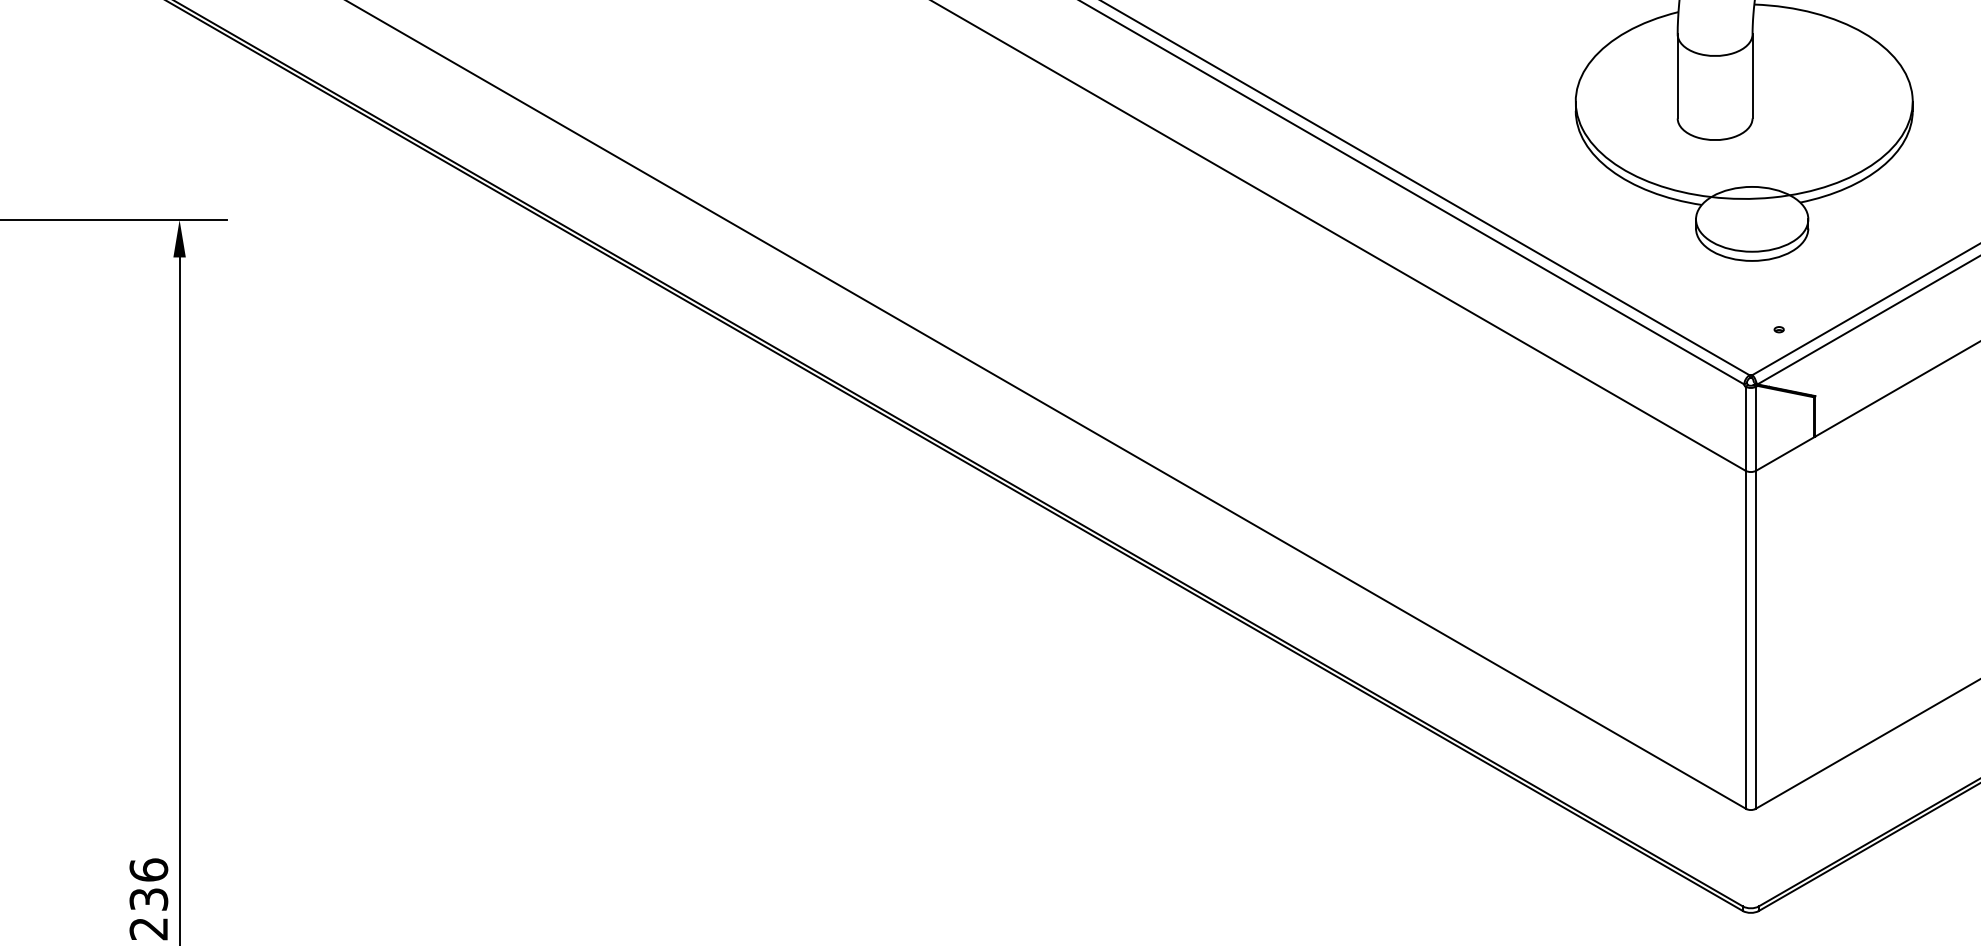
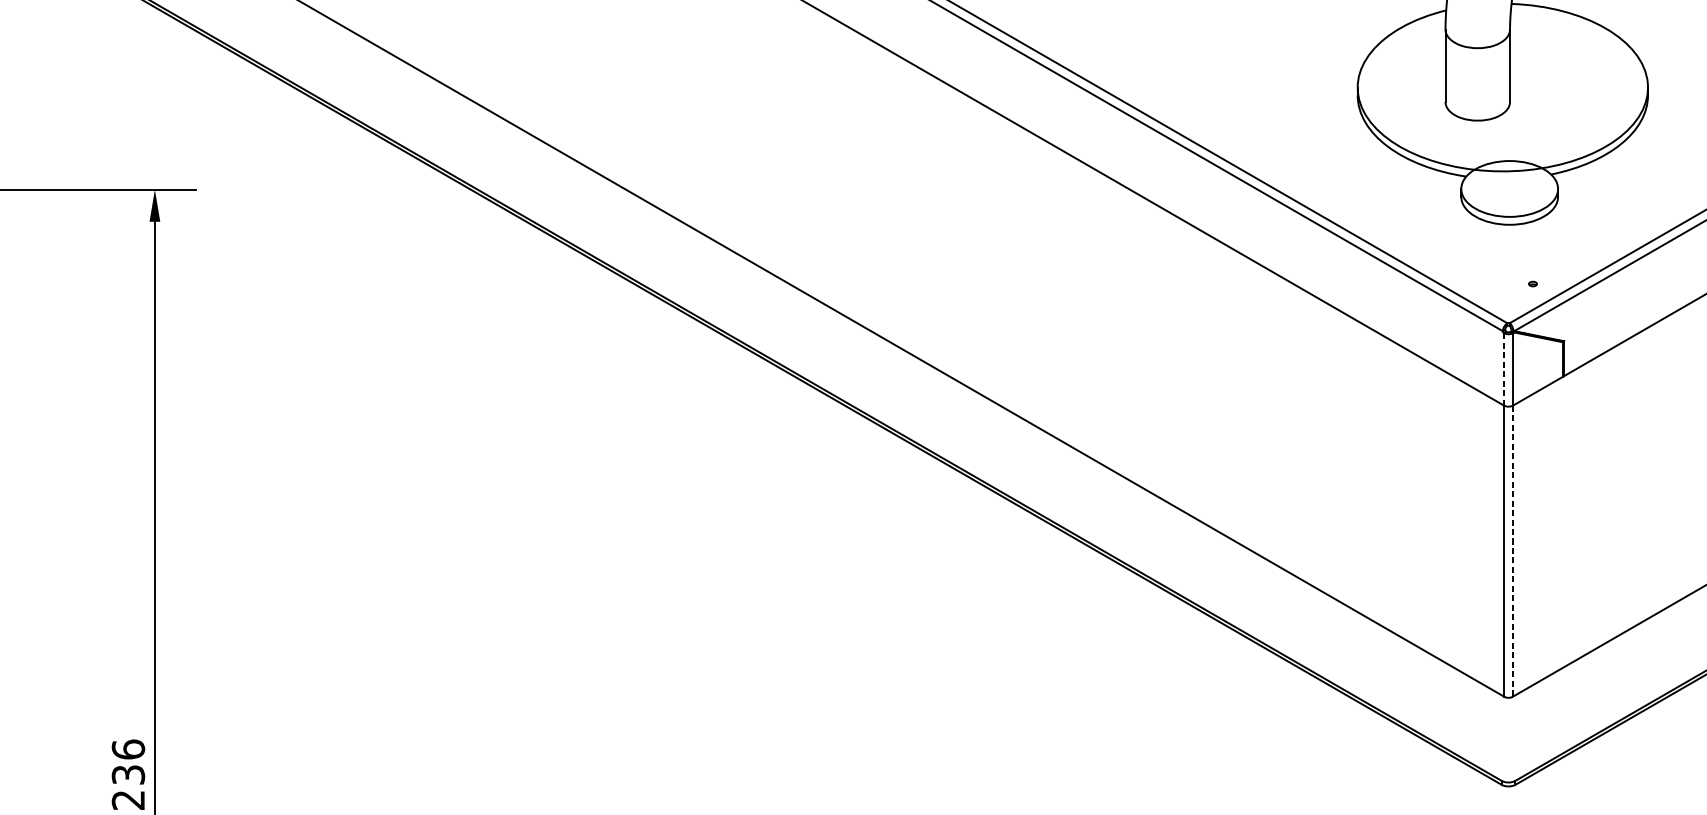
line: (1745, 428) -> (1503, 369), solid -> dashed
line: (1755, 639) -> (1512, 550), solid -> dashed

